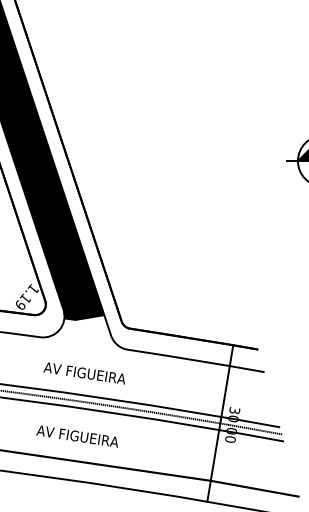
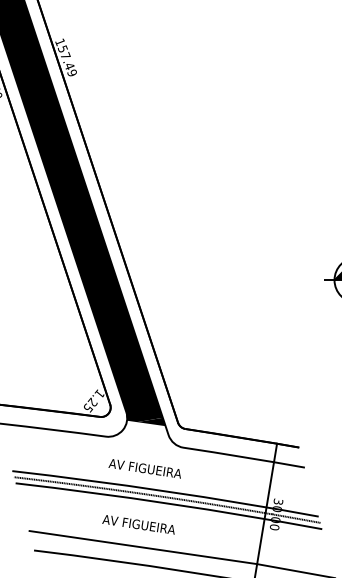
text: (23, 301) -> (90, 404), 1.19 -> 1.25
fill: (91, 320) -> (151, 421), added

